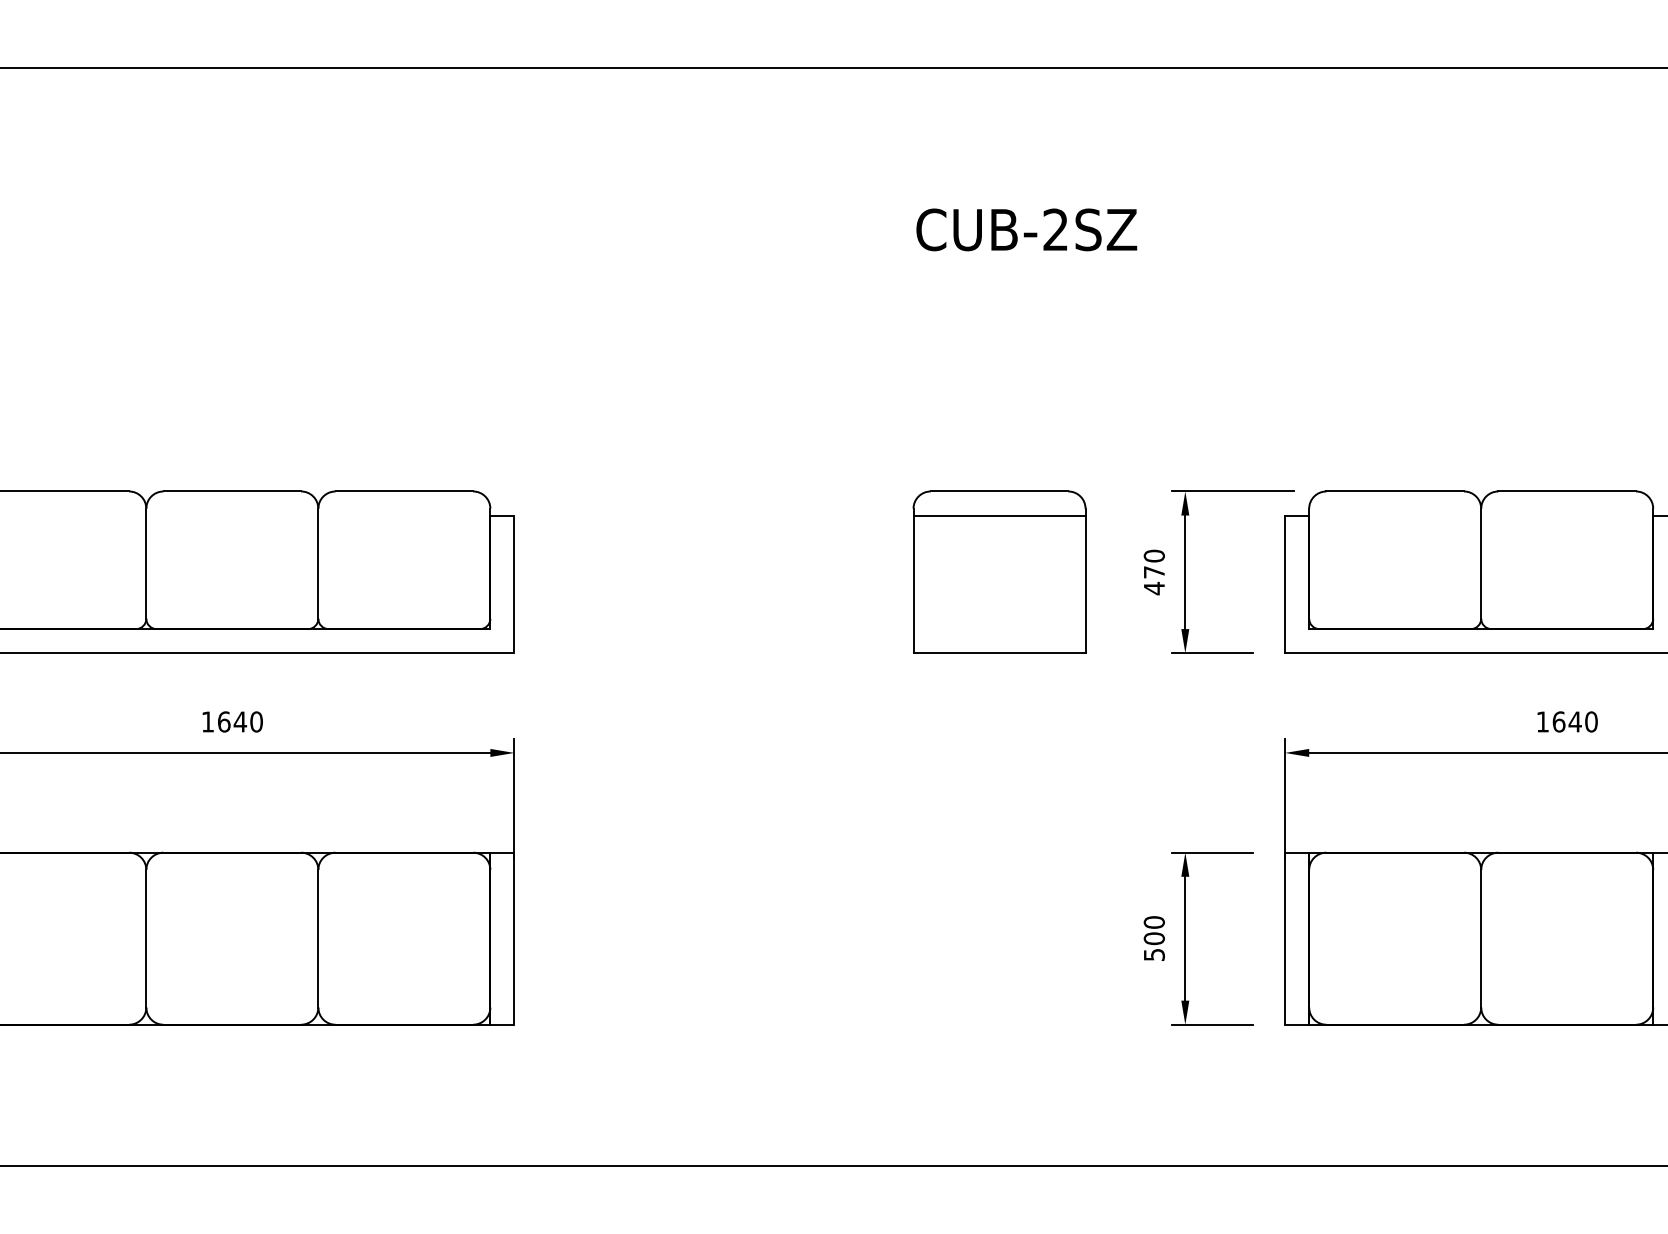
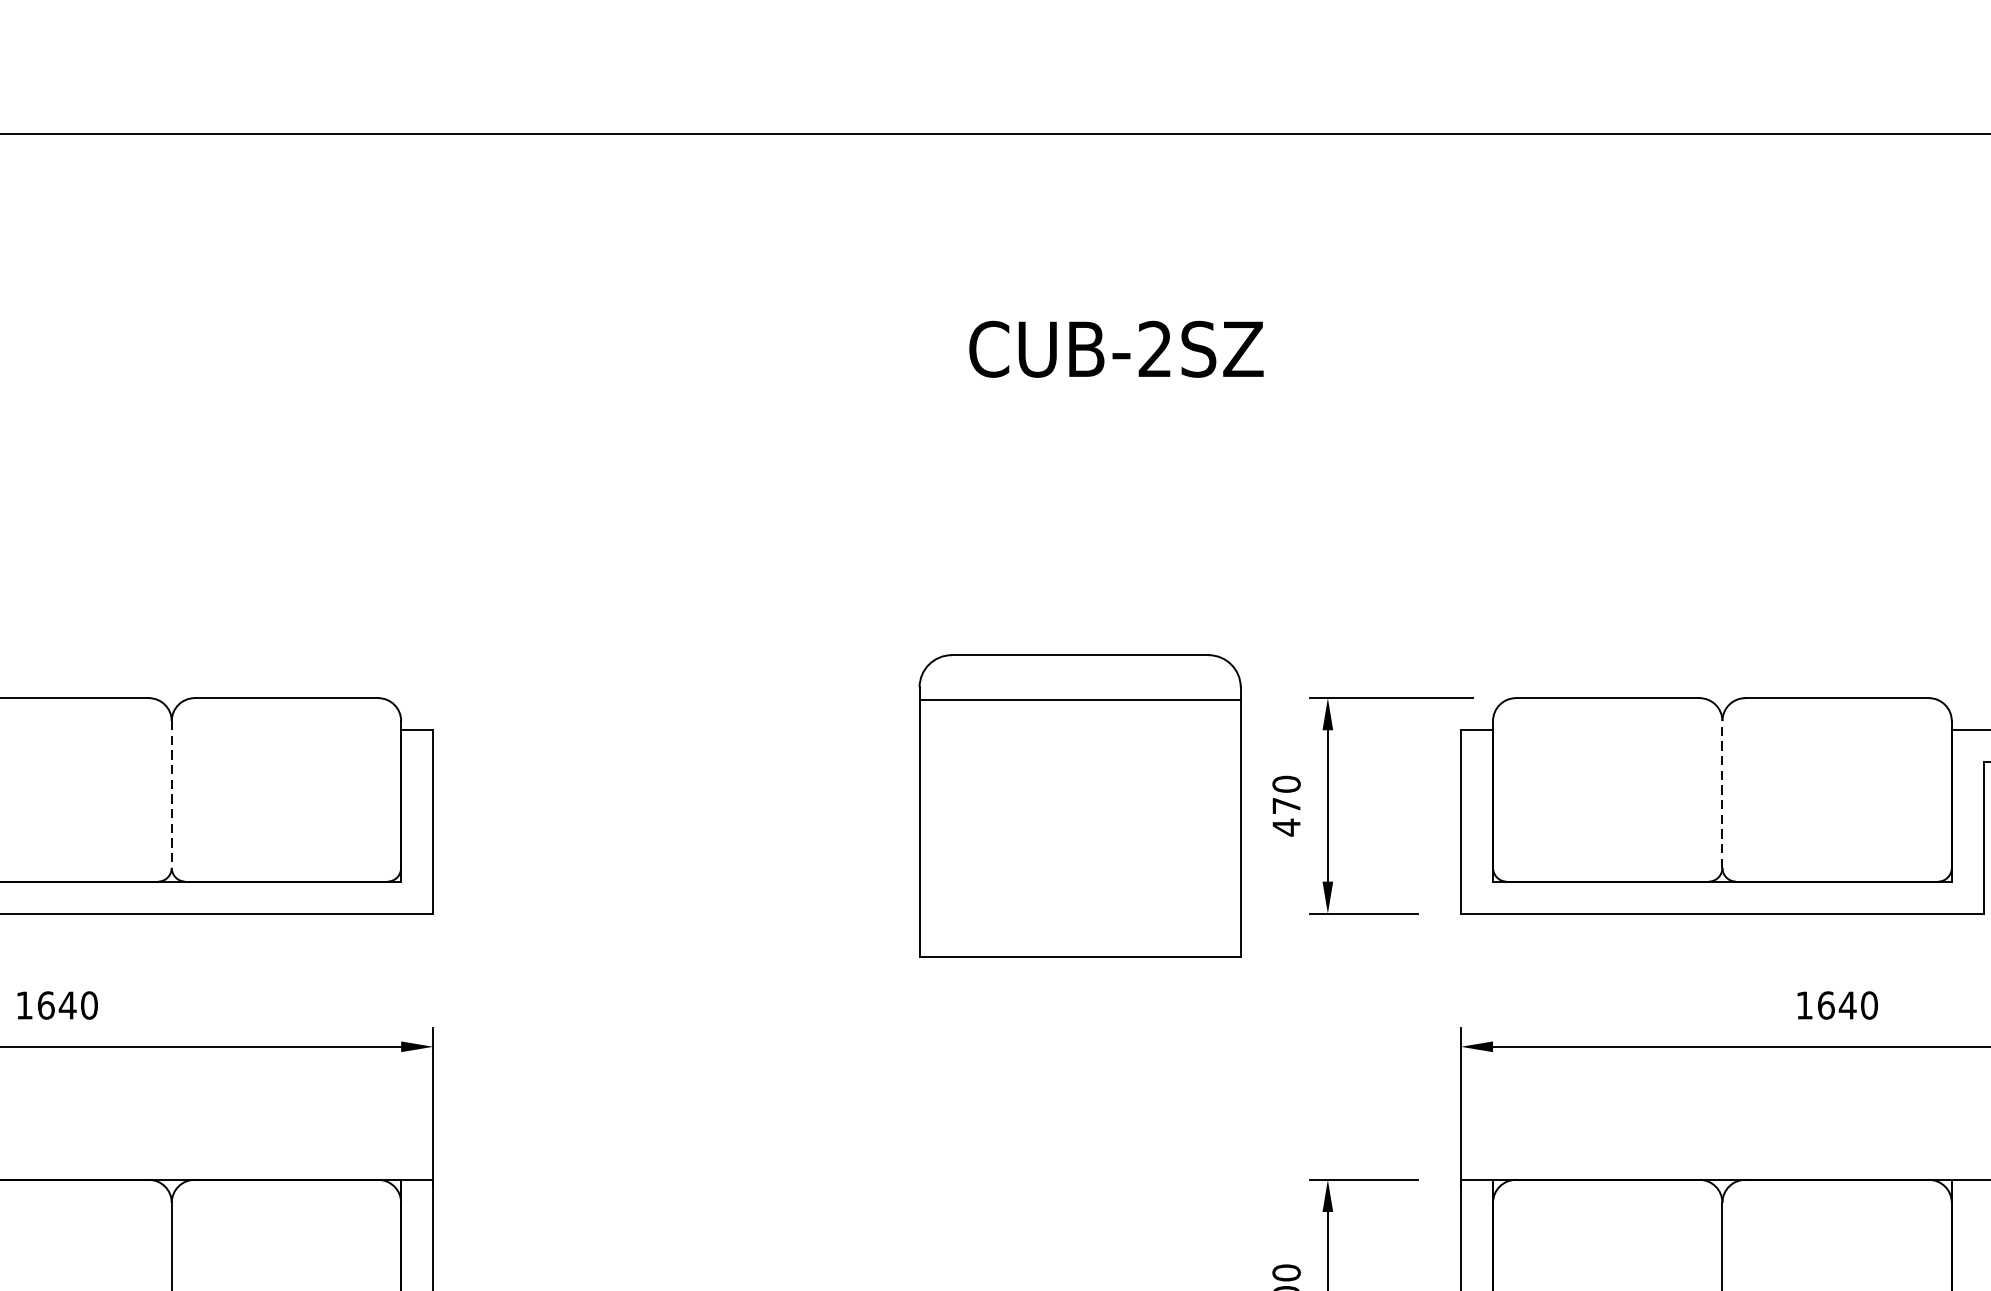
line: (1481, 563) -> (1722, 794), solid -> dashed
line: (318, 564) -> (171, 795), solid -> dashed
part: (999, 571) -> (1080, 804), size x1.4

